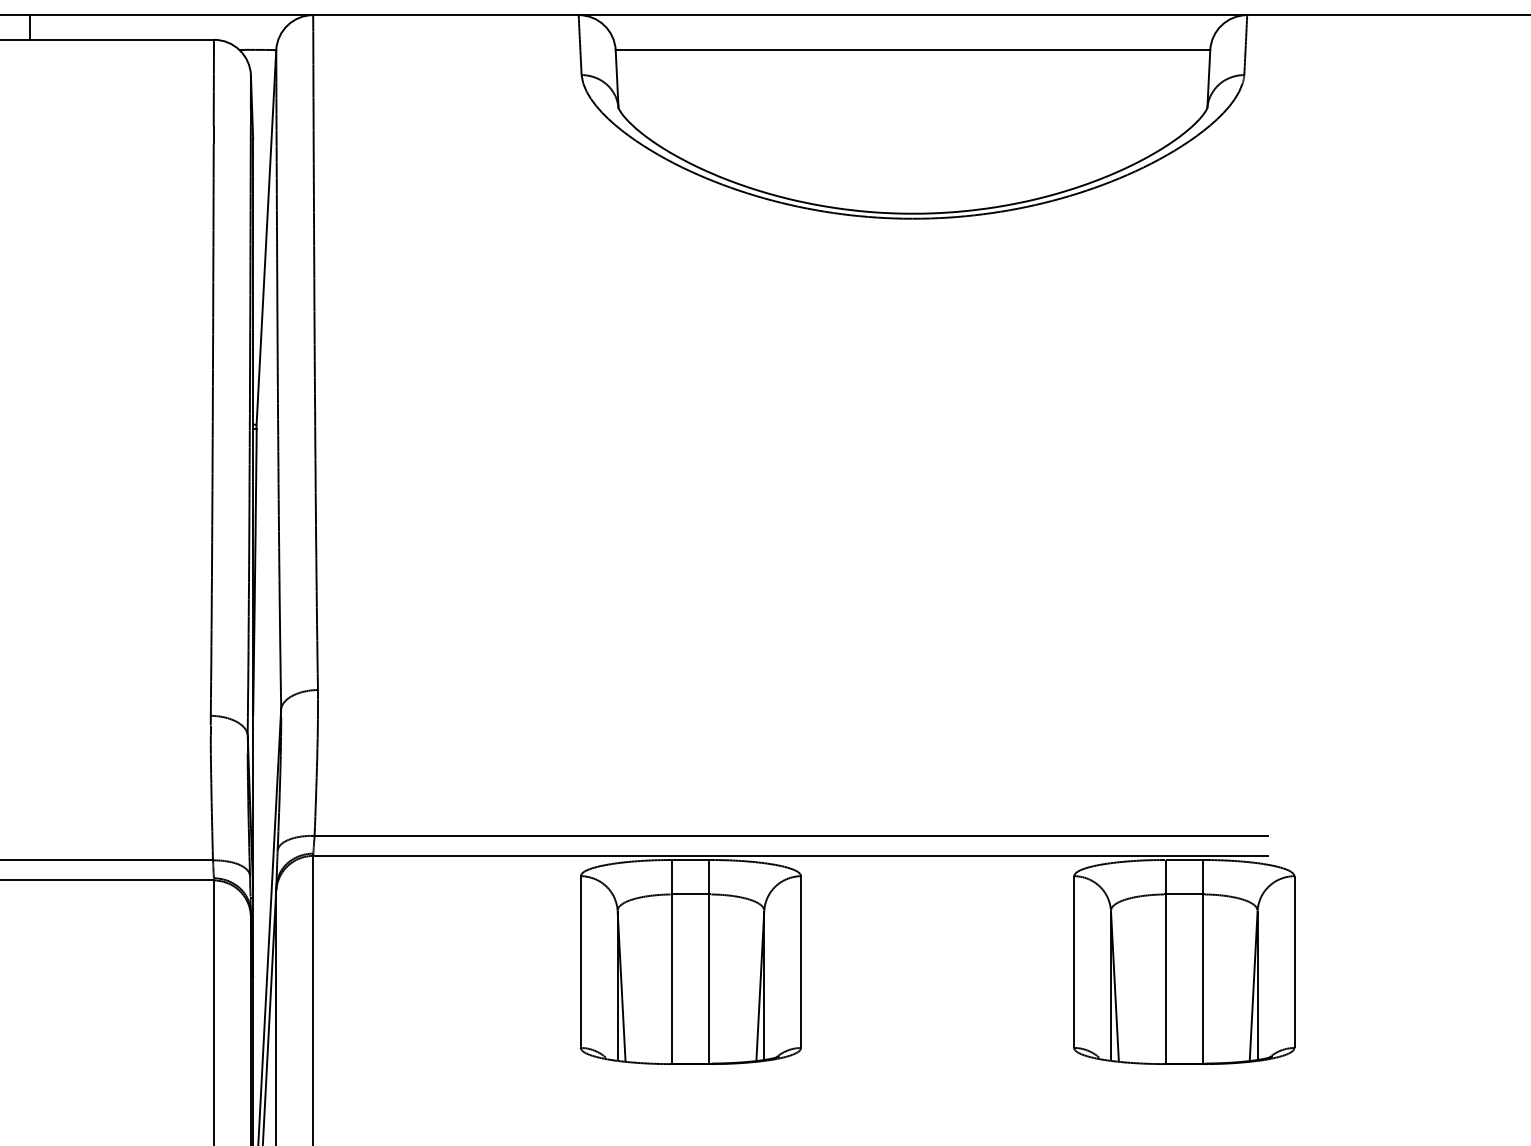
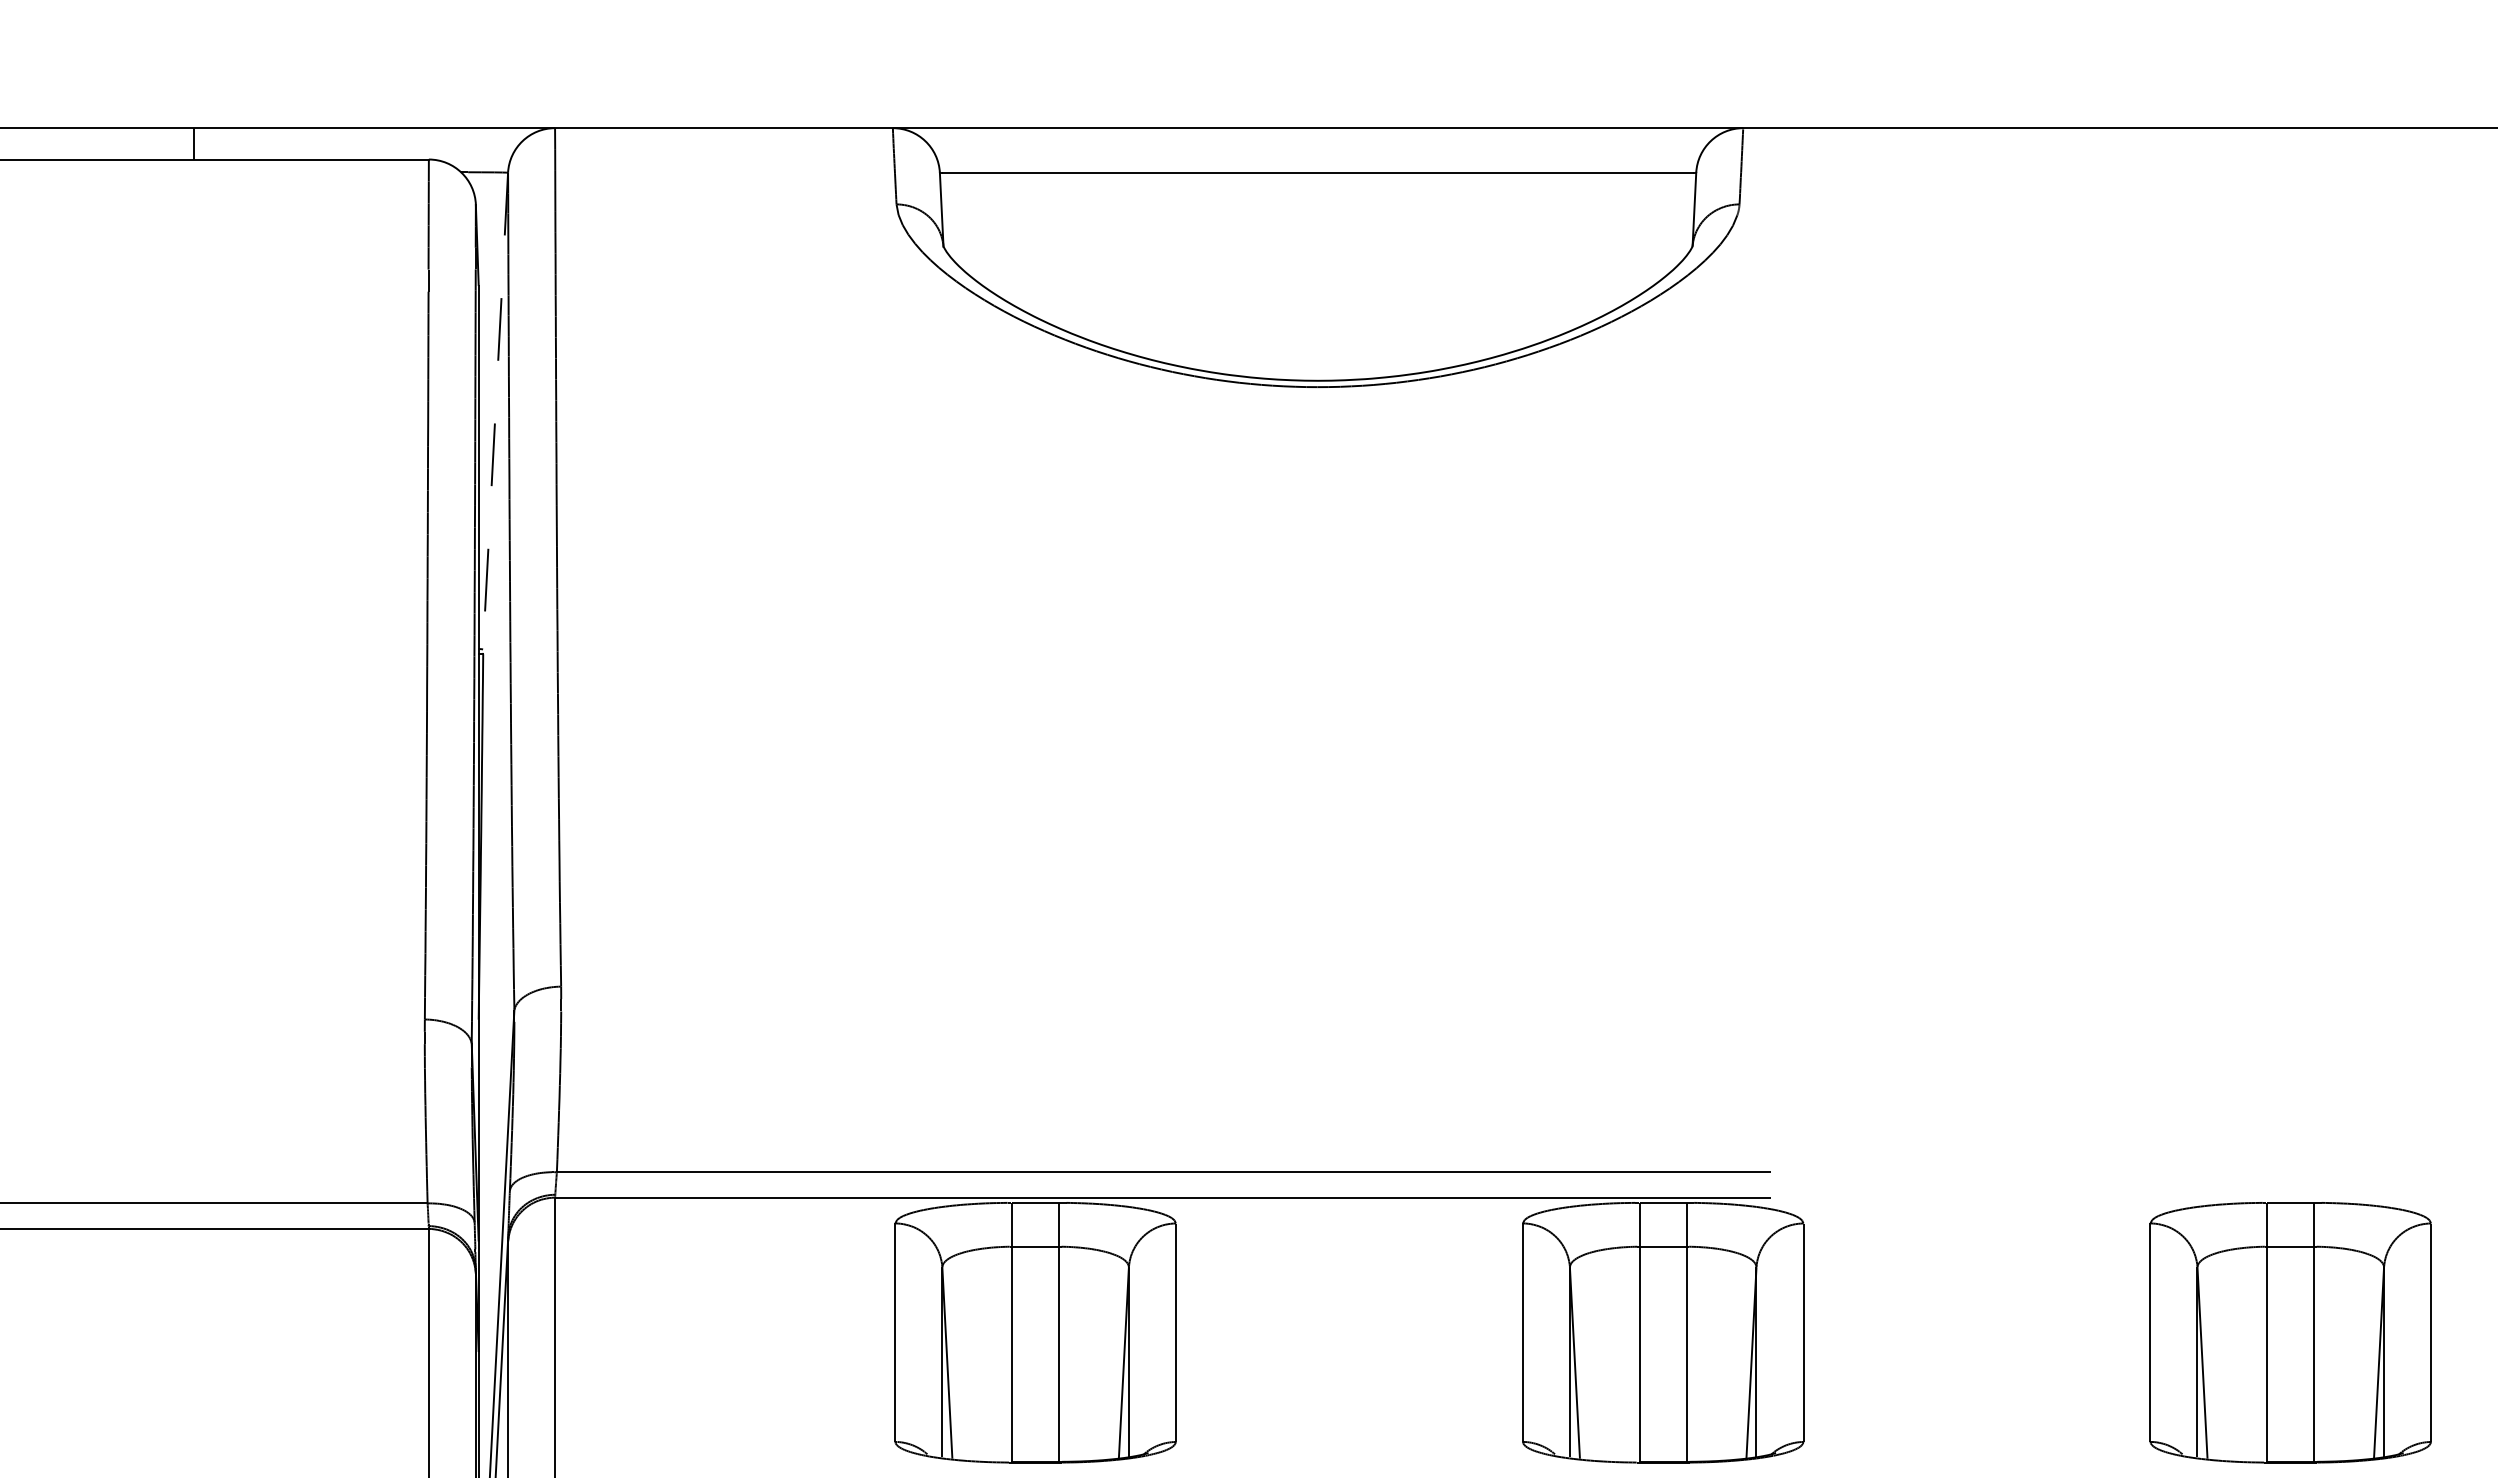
line: (266, 239) -> (495, 413), solid -> dashed

